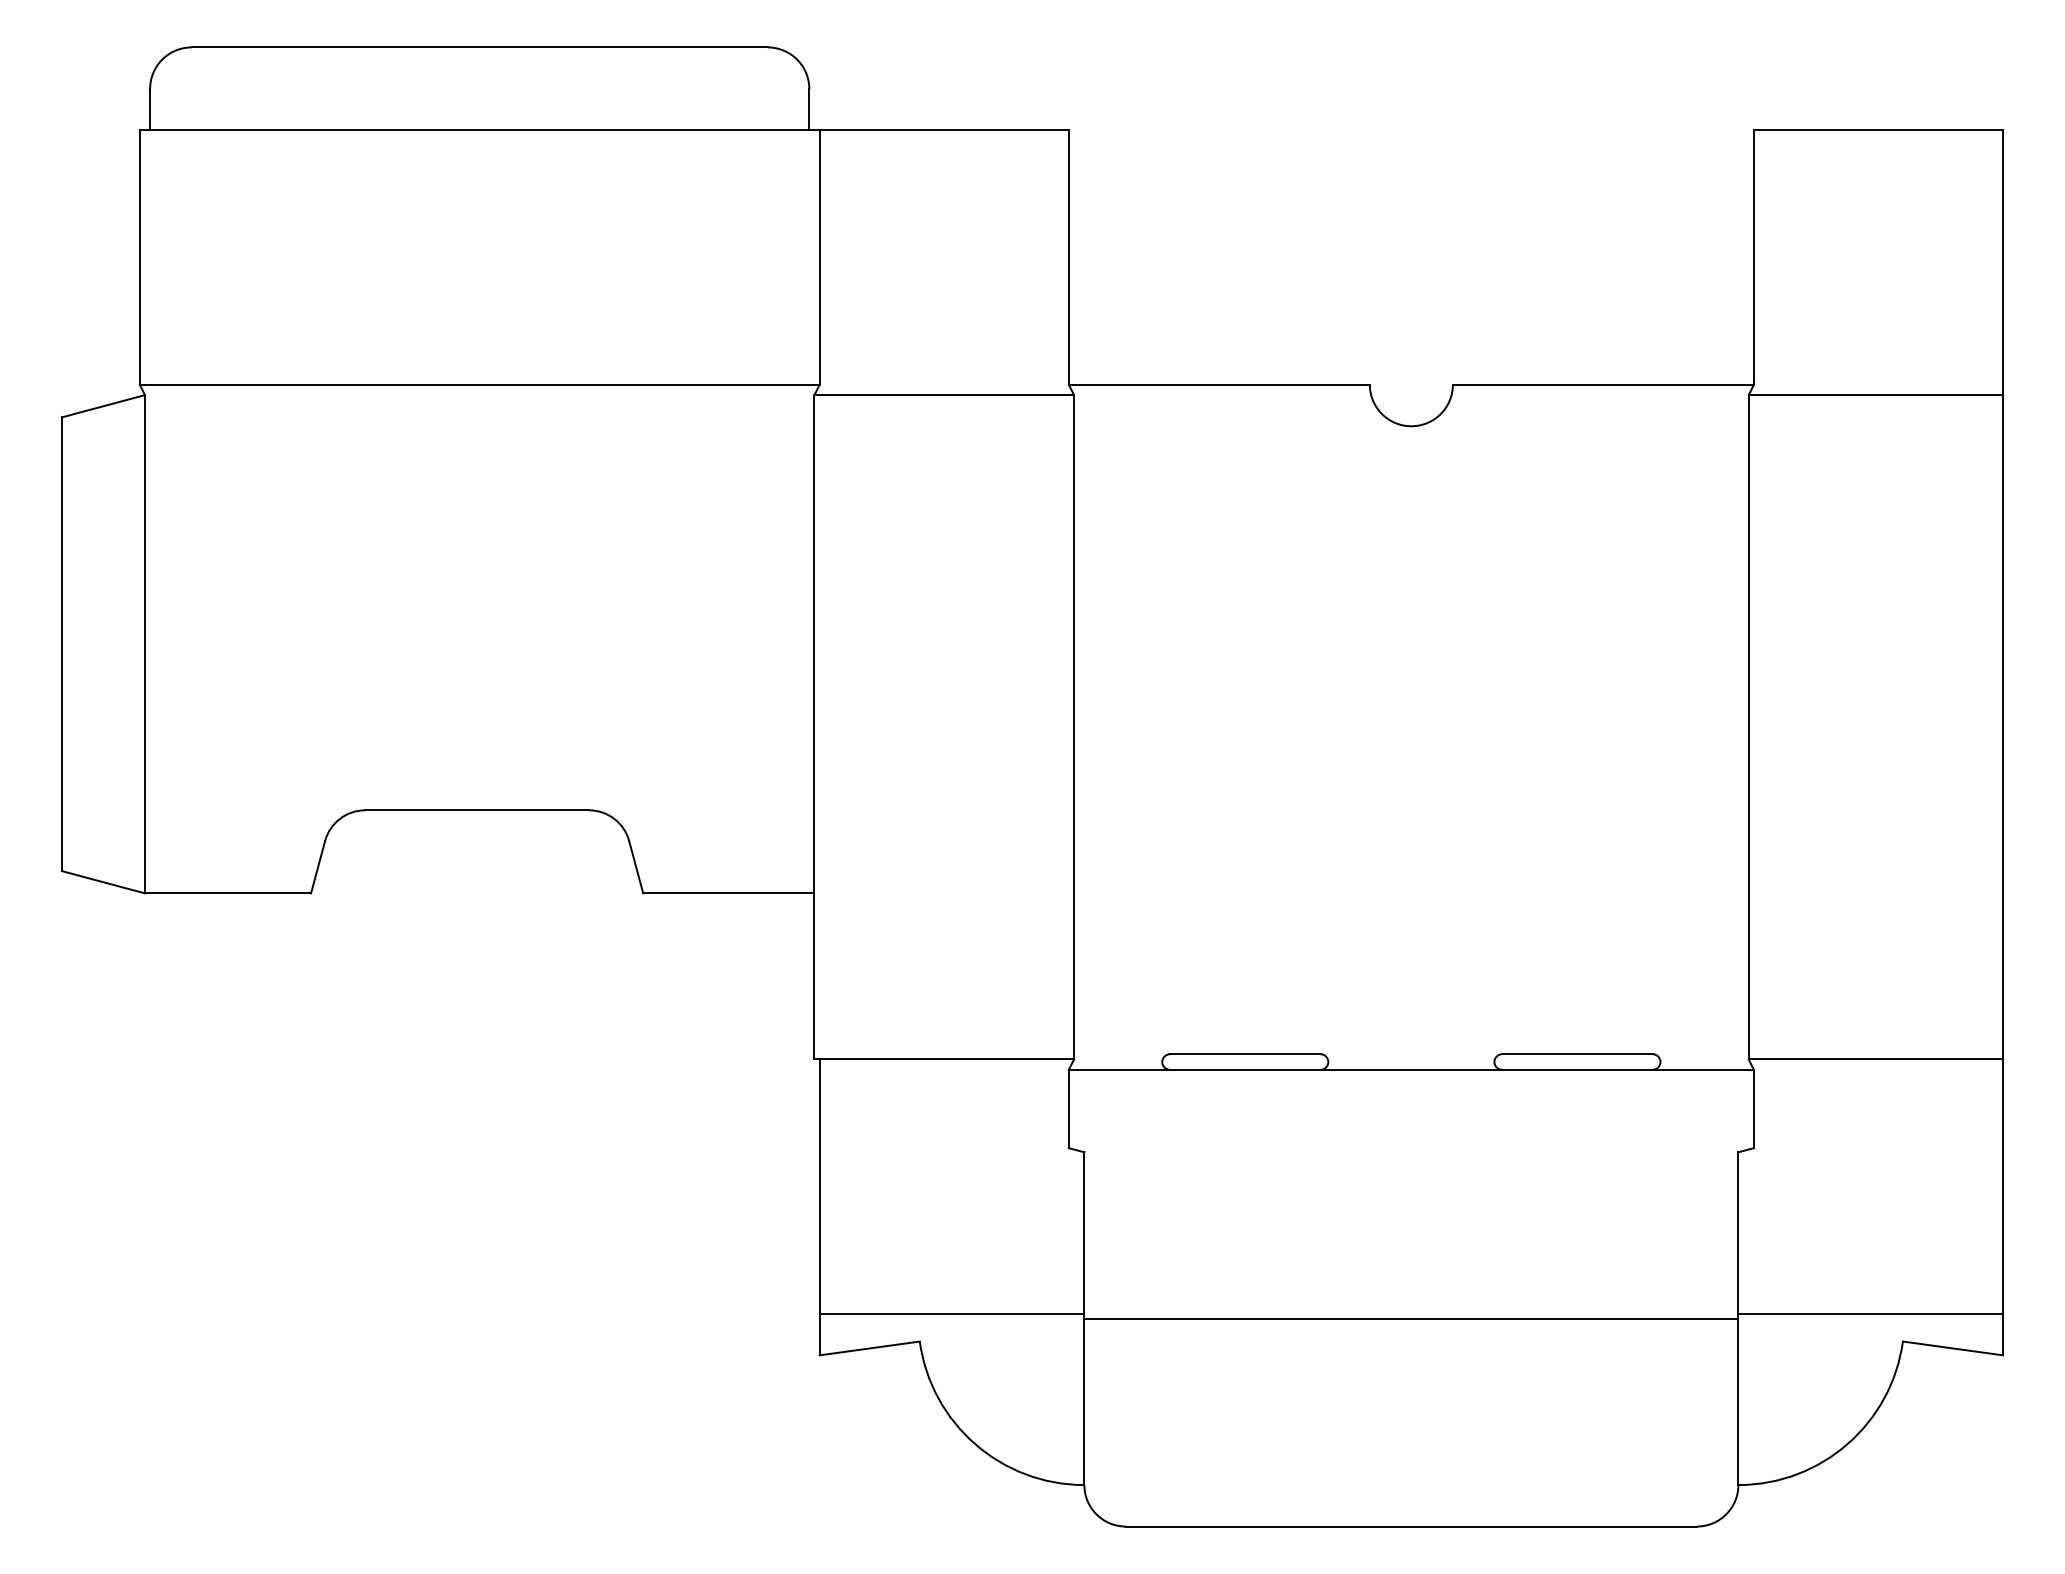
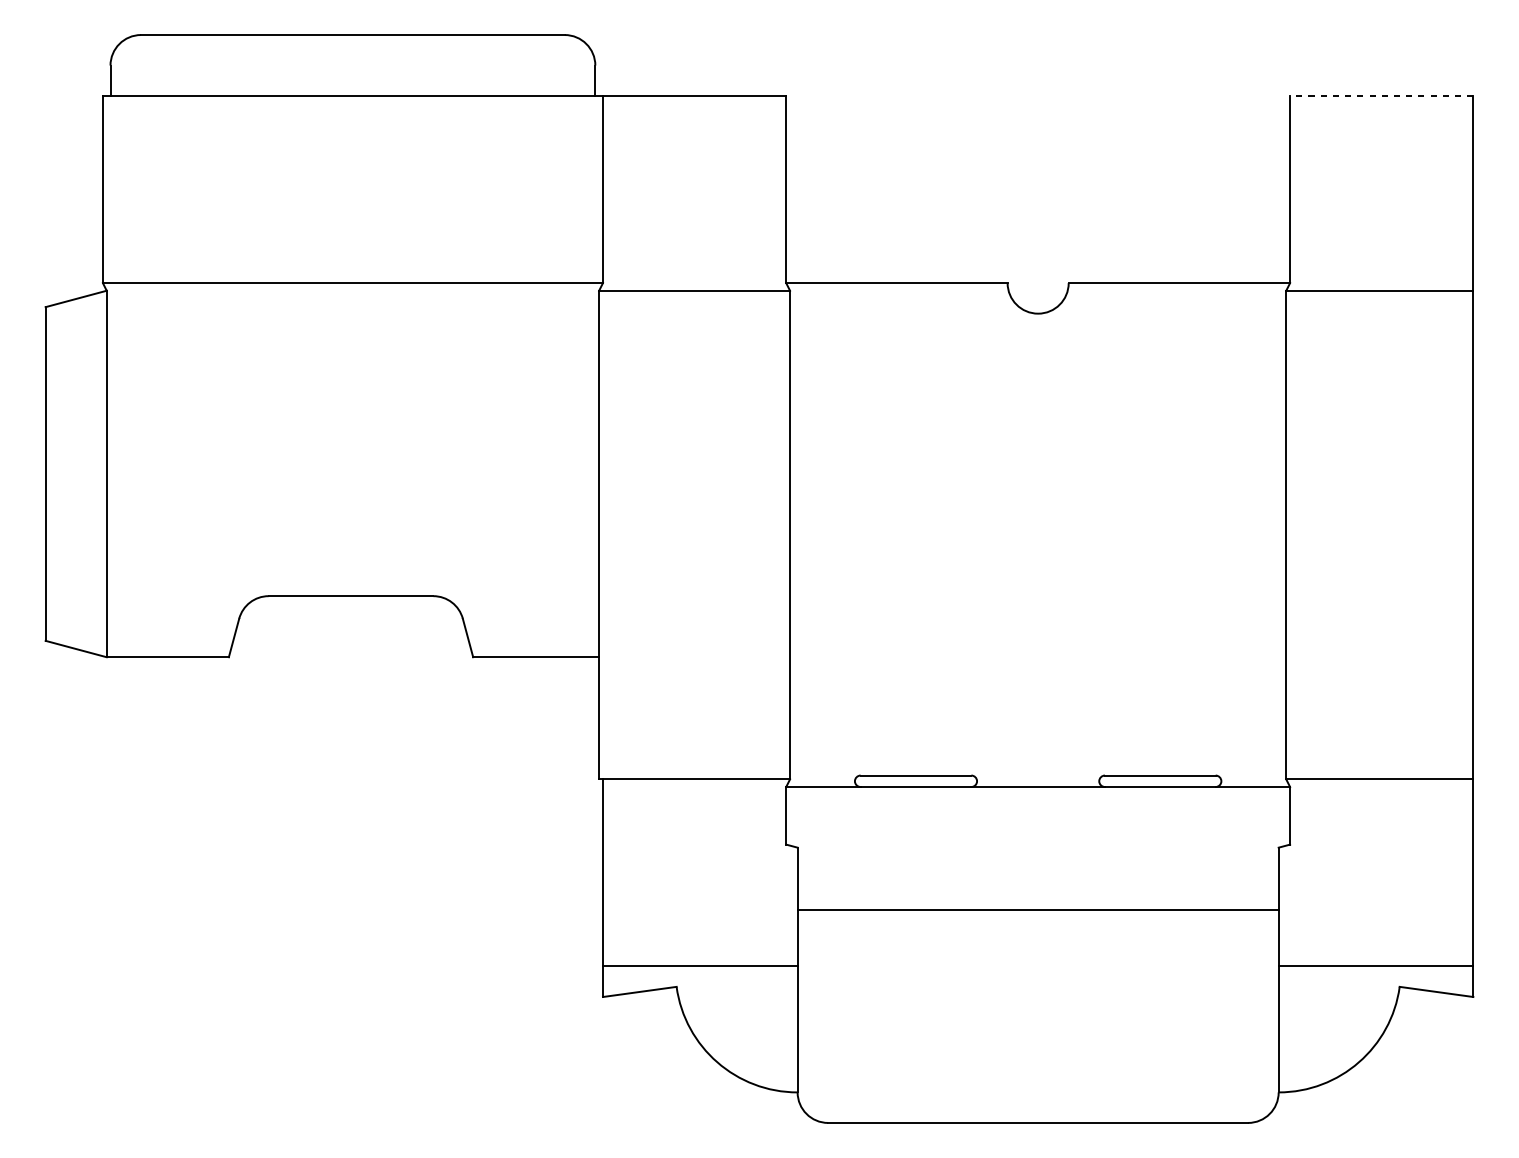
line: (1878, 130) -> (1381, 96), solid -> dashed
line: (1411, 1318) -> (1038, 909), moved

